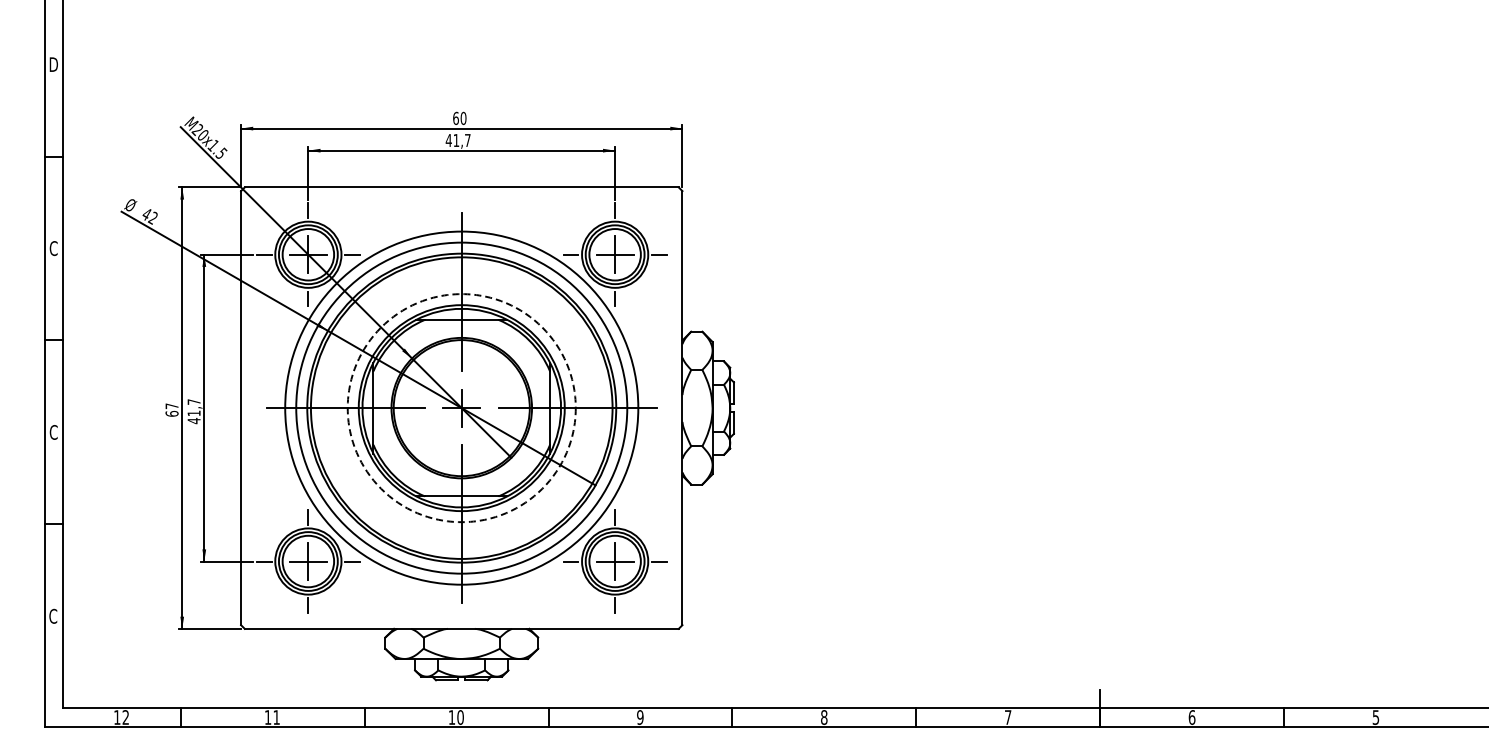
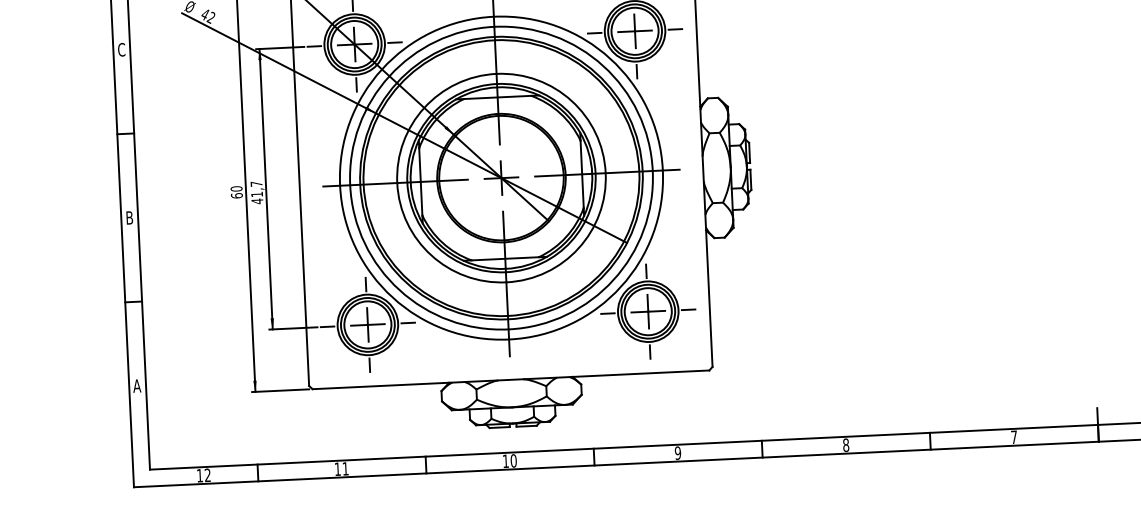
text: (171, 406) -> (236, 189), 67 -> 60
circle: (461, 408) -> (501, 178), dashed -> solid
text: (53, 432) -> (129, 217), C -> B
text: (52, 615) -> (136, 385), C -> A

